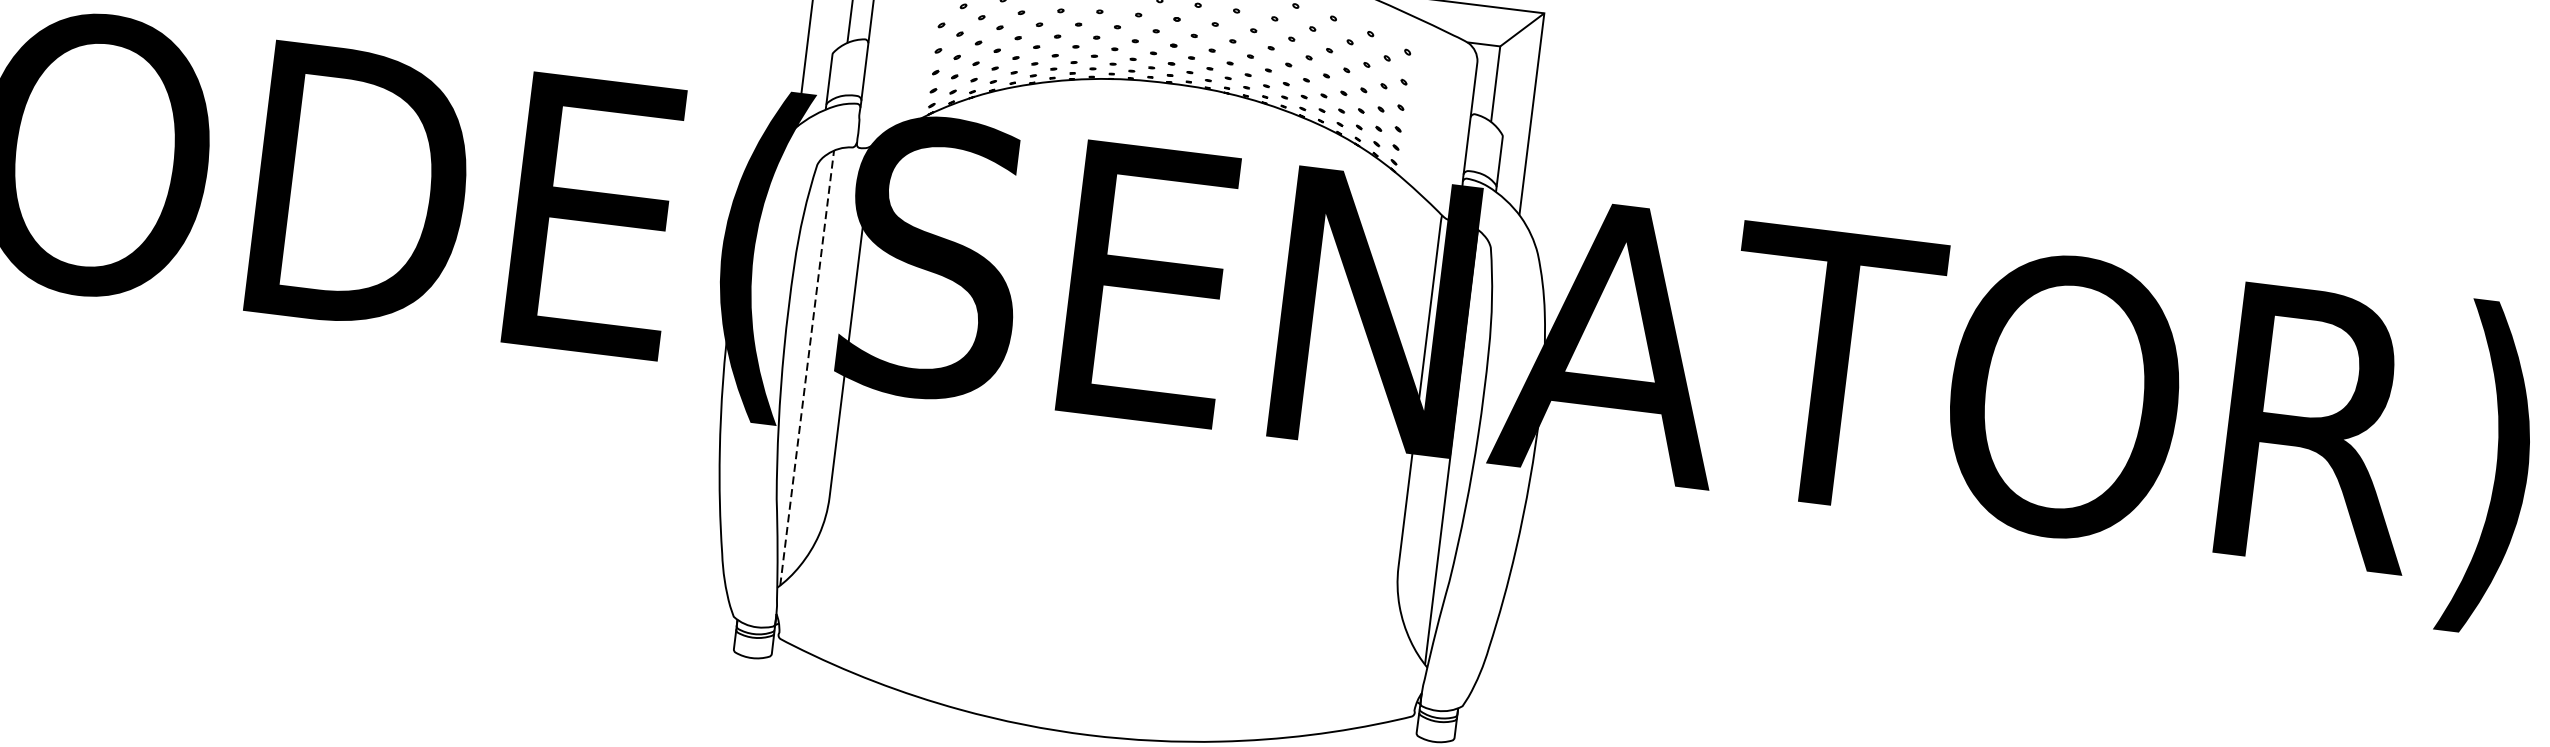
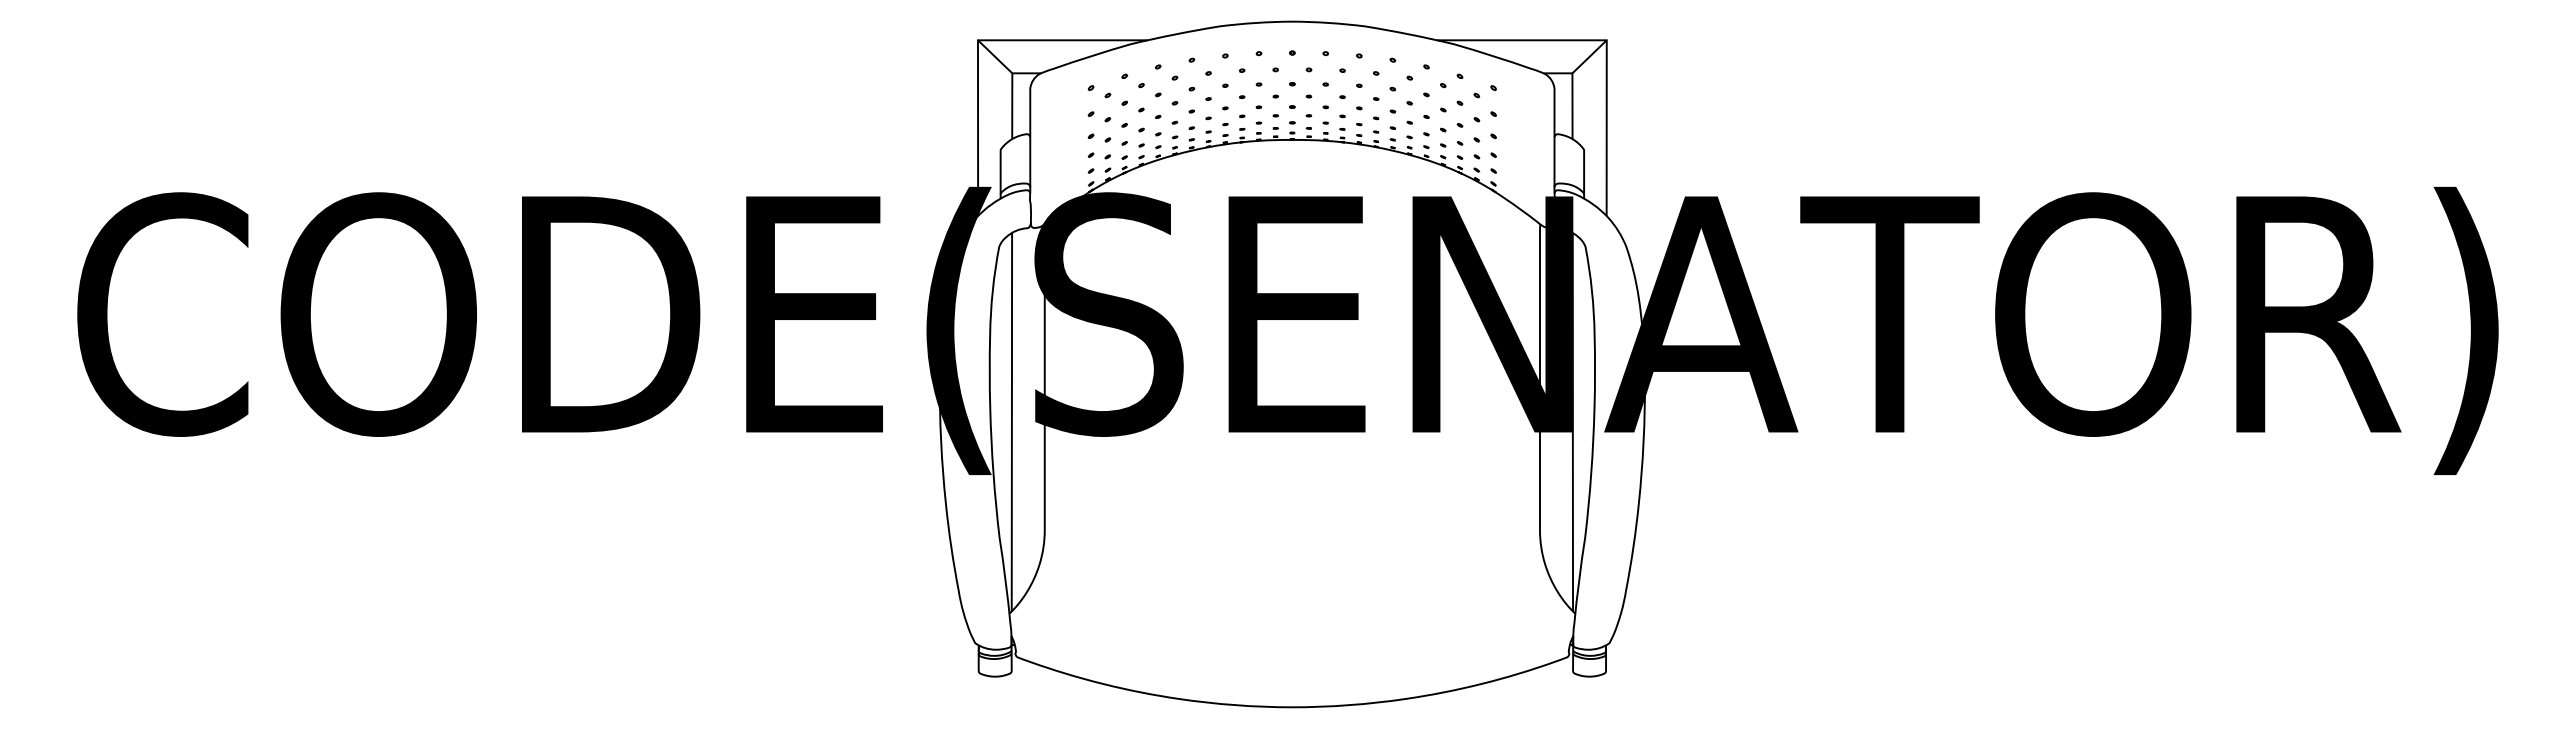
line: (806, 367) -> (1011, 421), dashed -> solid

